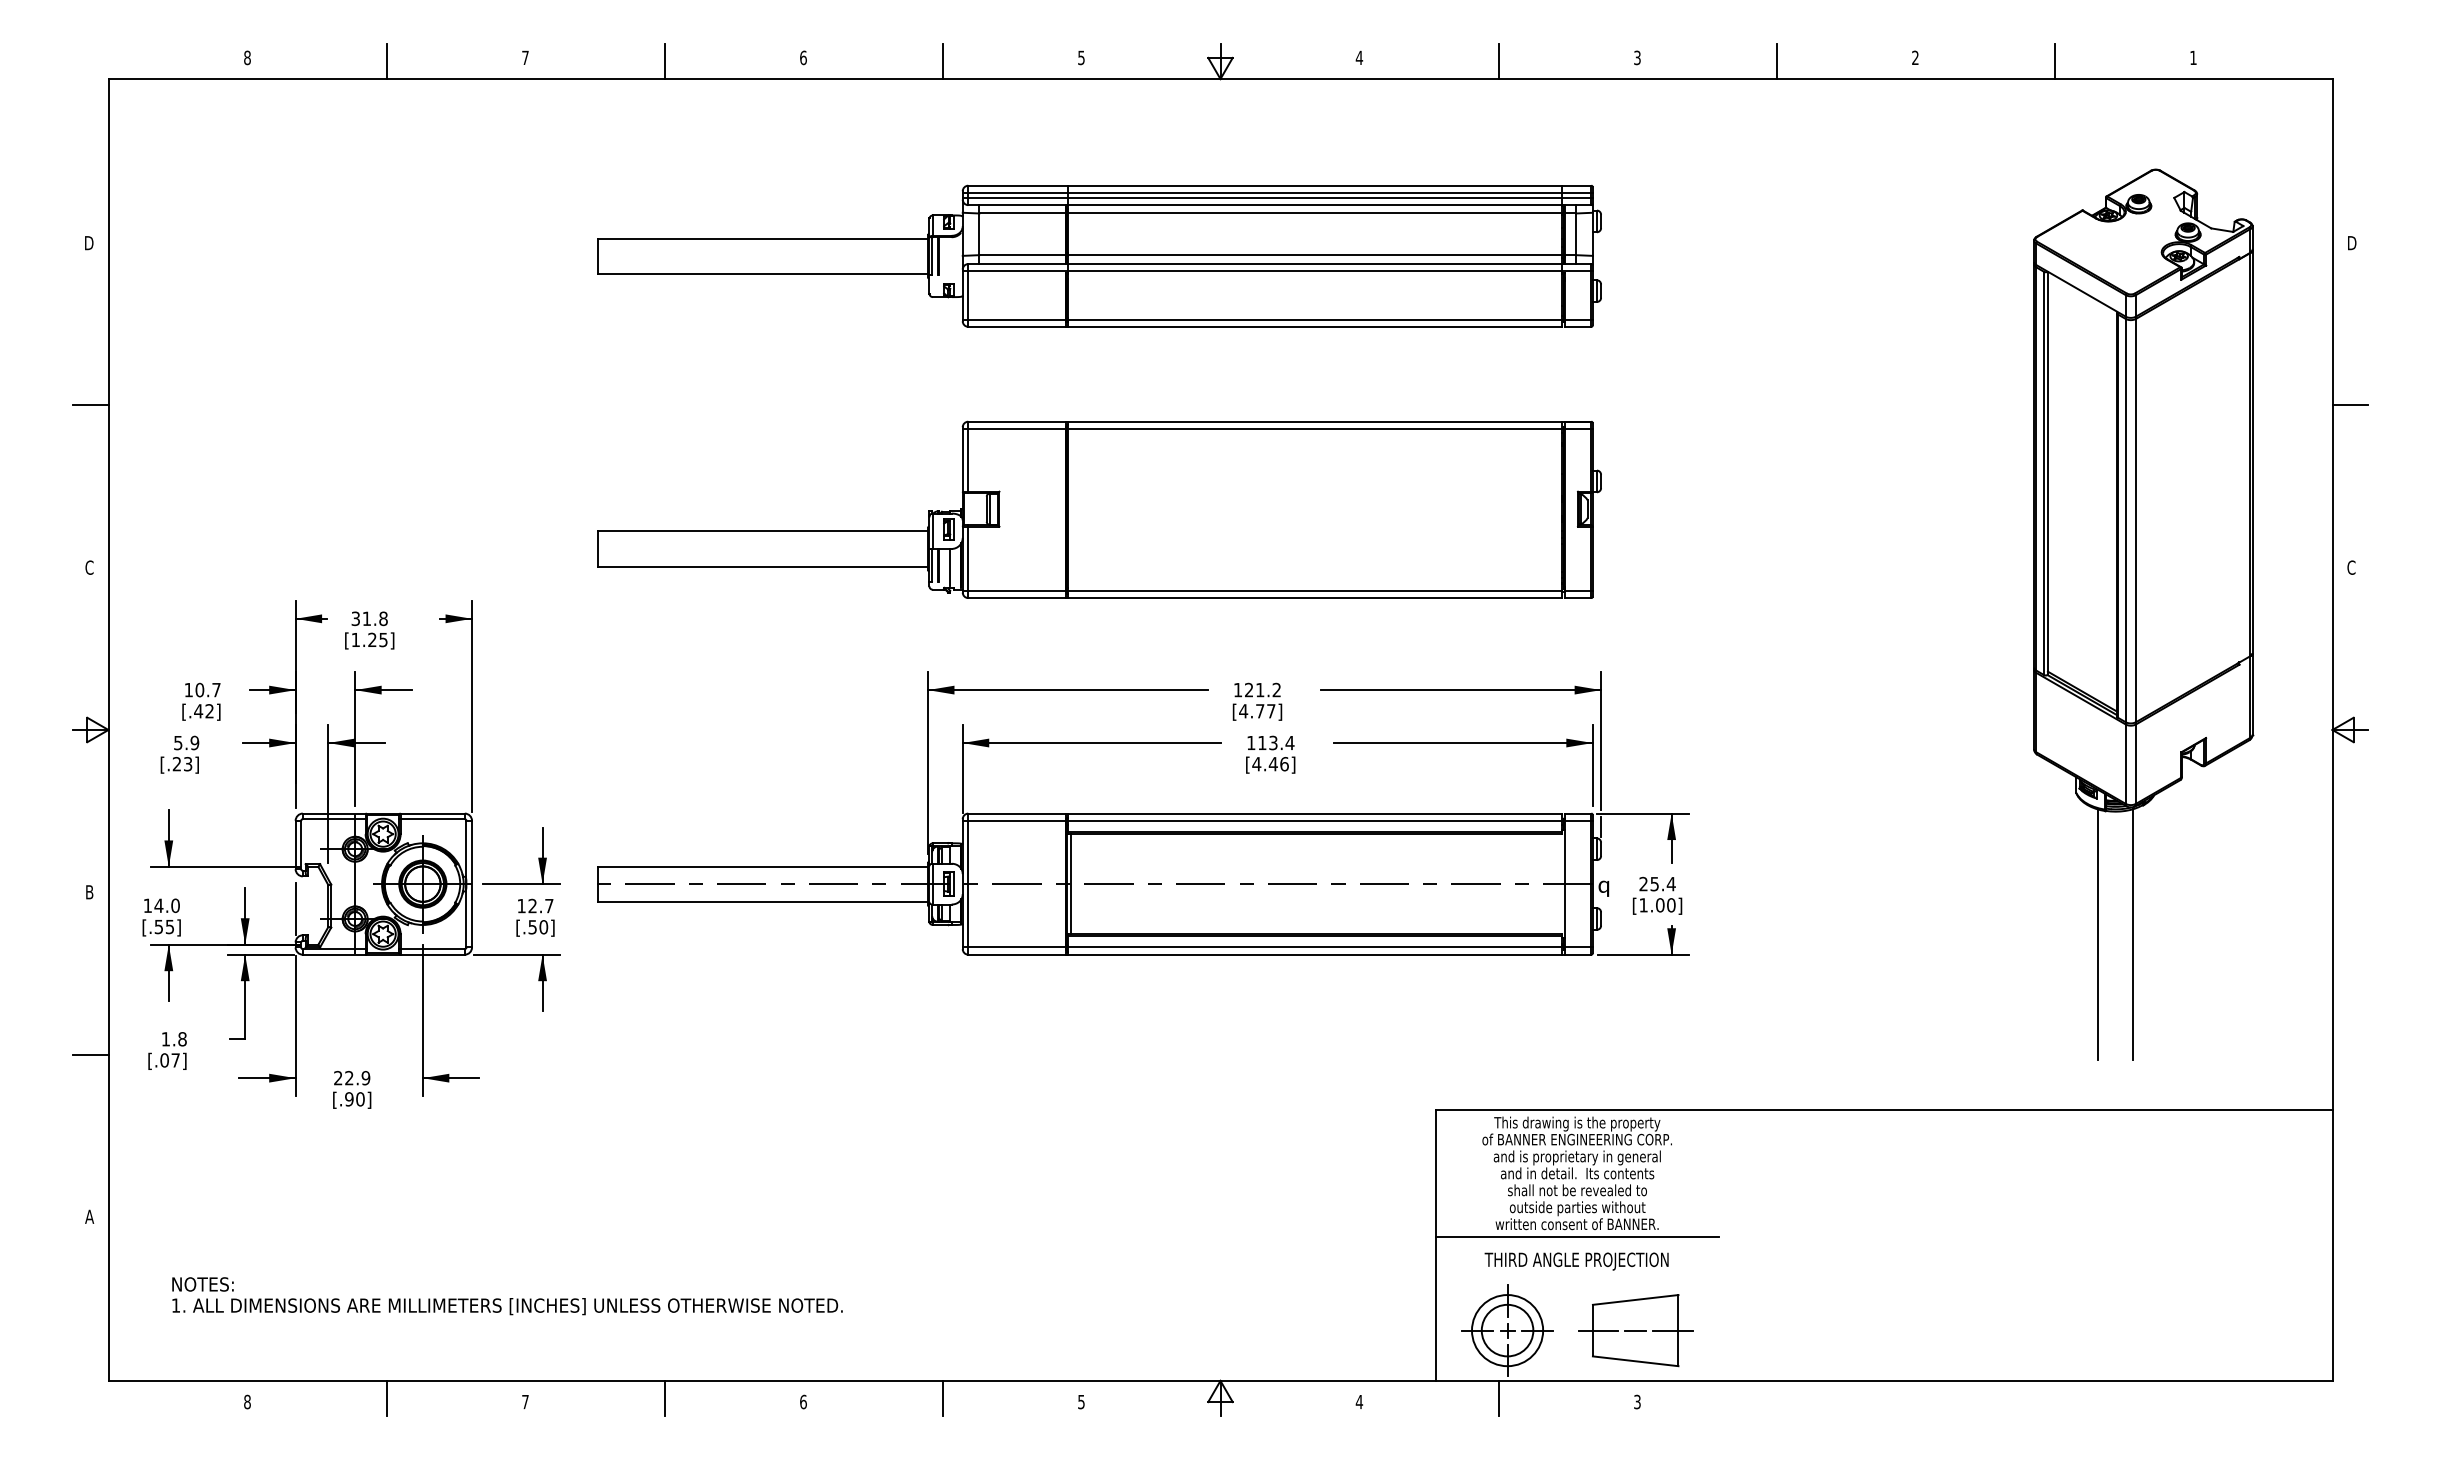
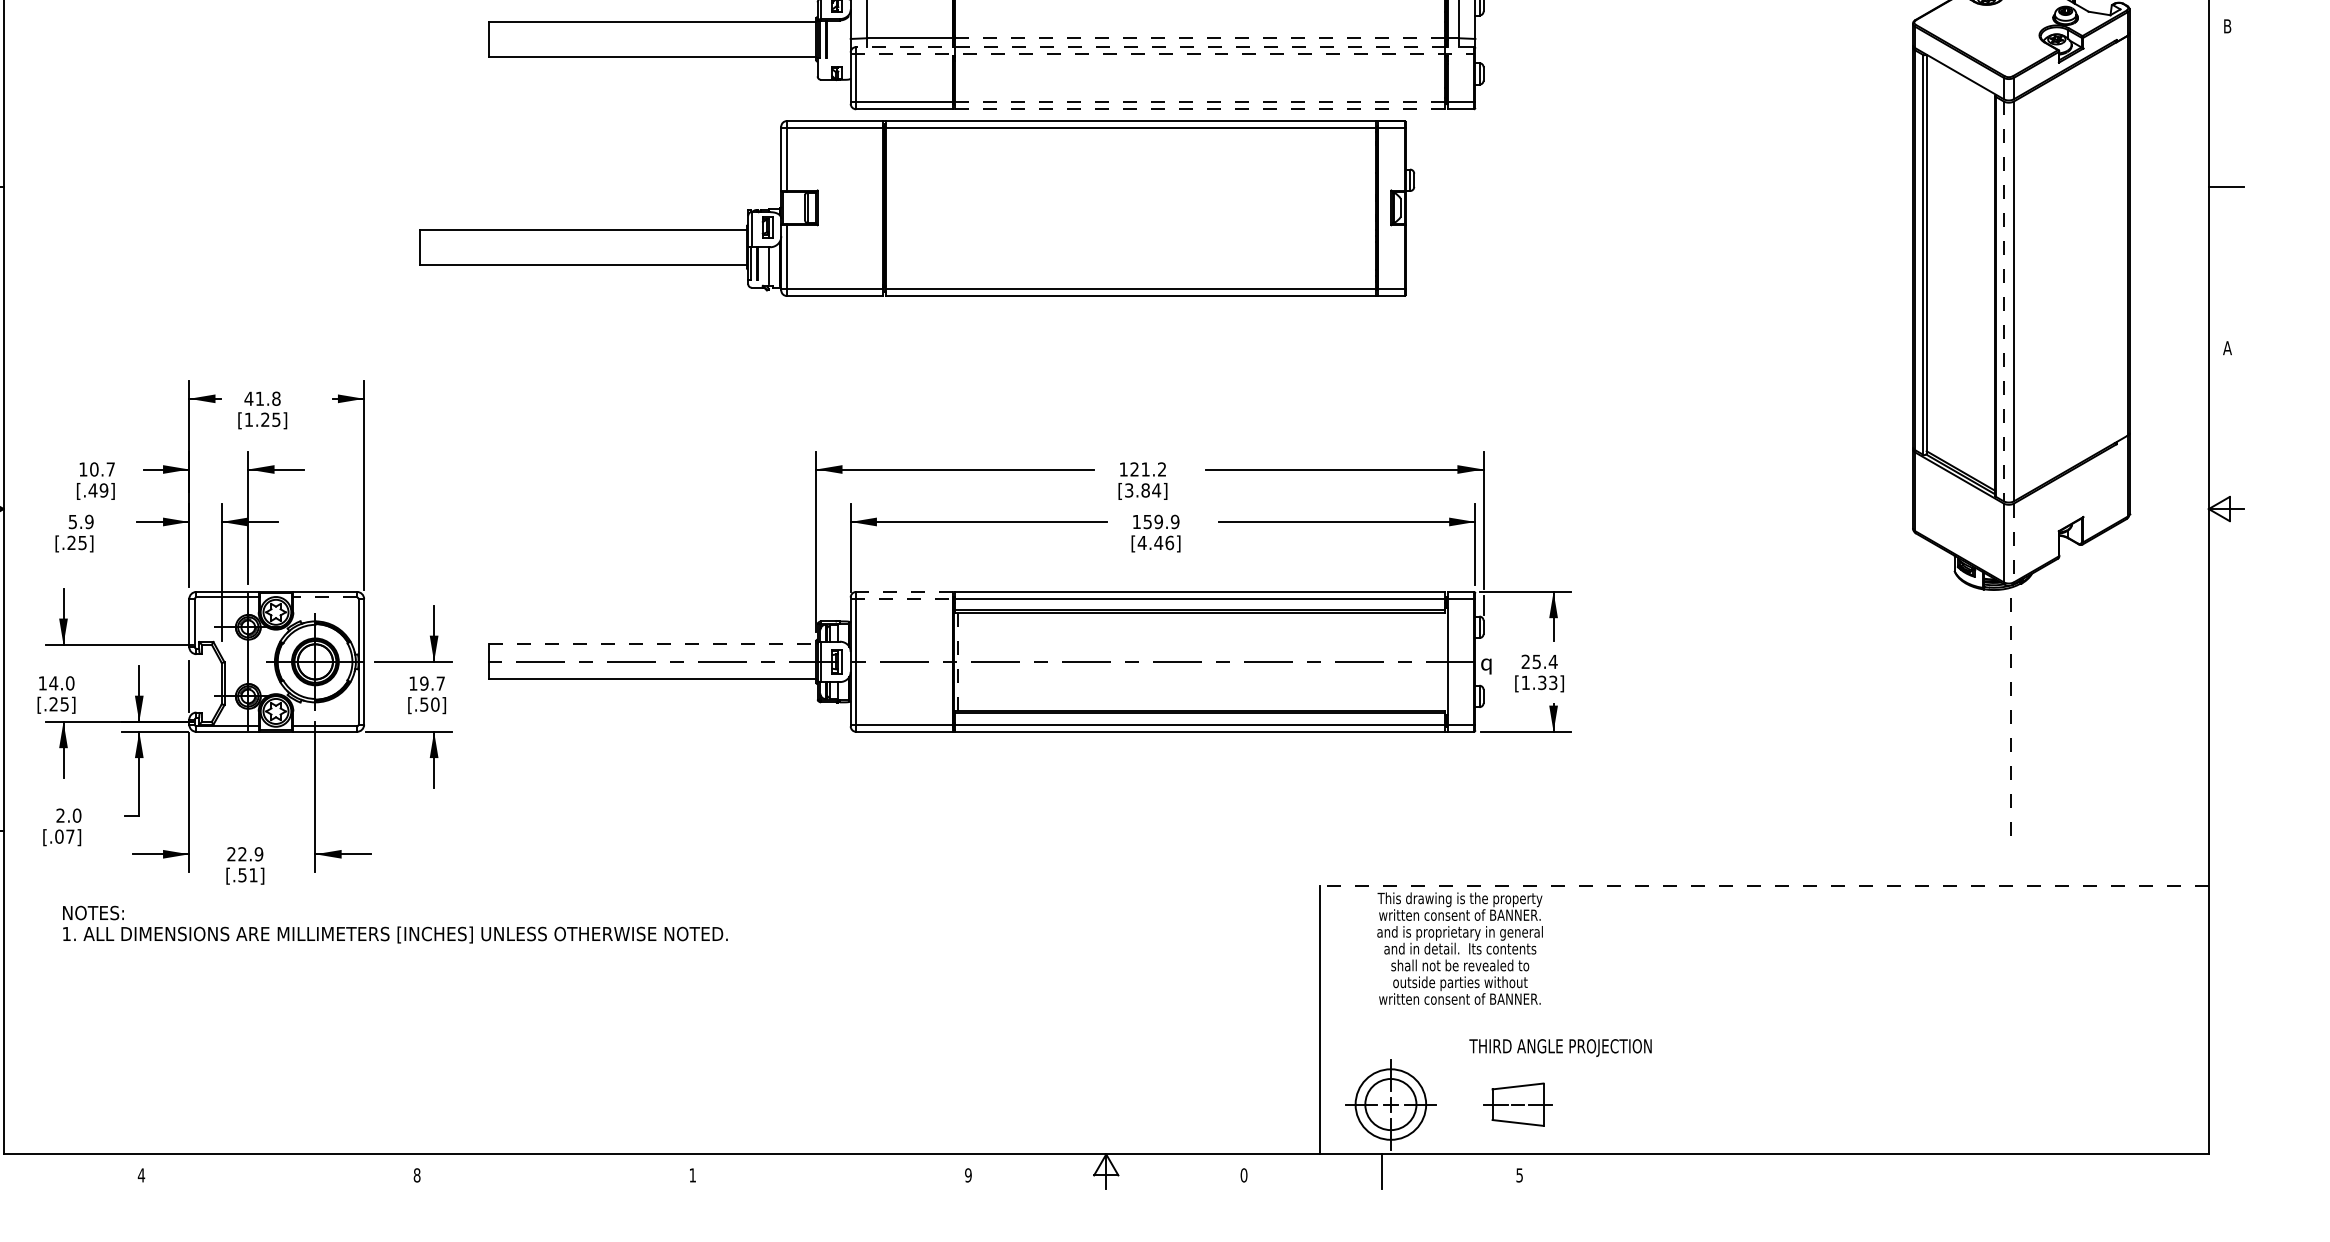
text: (2352, 243) -> (2228, 26), D -> B
line: (1315, 255) -> (1200, 38), solid -> dashed
line: (1279, 264) -> (1164, 47), solid -> dashed
line: (1278, 271) -> (1163, 54), solid -> dashed
line: (1315, 319) -> (1200, 102), solid -> dashed
line: (1315, 326) -> (1200, 108), solid -> dashed
part: (1099, 509) -> (916, 208), moved
line: (2125, 520) -> (2003, 301), solid -> dashed
text: (2350, 567) -> (2226, 347), C -> A
text: (355, 618) -> (248, 398), 31.8 -> 41.8
text: (209, 711) -> (103, 490), [.42] -> [.49]
text: (1257, 711) -> (1142, 490), [4.77] -> [3.84]
text: (1276, 742) -> (1161, 521), 113.4 -> 159.9
text: (188, 763) -> (83, 542), [.23] -> [.25]
line: (2135, 764) -> (2013, 543), solid -> dashed
line: (1016, 813) -> (904, 591), solid -> dashed
line: (432, 819) -> (324, 597), solid -> dashed
line: (1015, 820) -> (903, 598), solid -> dashed
line: (763, 866) -> (653, 644), solid -> dashed
line: (1071, 884) -> (958, 662), solid -> dashed
text: (1665, 905) -> (1547, 683), [1.00] -> [1.33]
text: (532, 906) -> (424, 684), 12.7 -> 19.7
text: (158, 926) -> (53, 703), [.55] -> [.25]
line: (2098, 934) -> (1976, 711), removed
line: (2133, 934) -> (2011, 711), solid -> dashed
text: (173, 1039) -> (68, 815), 1.8 -> 2.0
text: (354, 1099) -> (247, 875), [.90] -> [.51]
line: (1883, 1109) -> (1763, 885), solid -> dashed
text: (1576, 1139) -> (1459, 915), of BANNER ENGINEERING CORP. -> written consent of BANNER.
line: (1577, 1236) -> (1460, 1011), removed
text: (1576, 1261) -> (1560, 1047), moved
text: (507, 1296) -> (395, 924), moved
part: (1635, 1330) -> (1517, 1104), size x0.6
line: (386, 1398) -> (279, 1171), removed
line: (664, 1398) -> (554, 1171), removed
line: (942, 1398) -> (830, 1171), removed
text: (247, 1401) -> (141, 1174), 8 -> 4
text: (525, 1401) -> (417, 1174), 7 -> 8
text: (803, 1401) -> (692, 1174), 6 -> 1
text: (1081, 1401) -> (968, 1174), 5 -> 9
text: (1359, 1401) -> (1244, 1174), 4 -> 0
text: (1637, 1401) -> (1519, 1174), 3 -> 5

